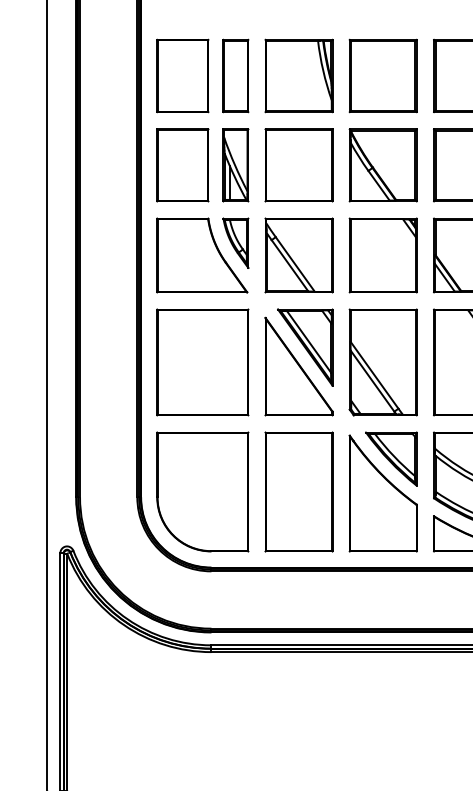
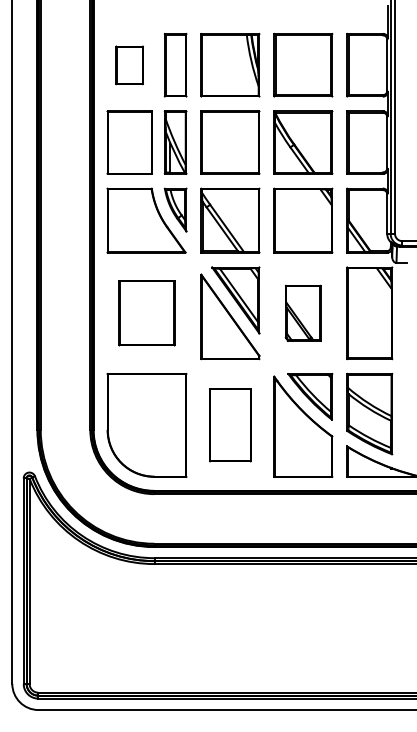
part: (182, 76) -> (129, 65), size x0.6
part: (202, 362) -> (146, 313), size x0.7
part: (383, 362) -> (303, 313), size x0.6
part: (299, 490) -> (230, 424), size x0.7

